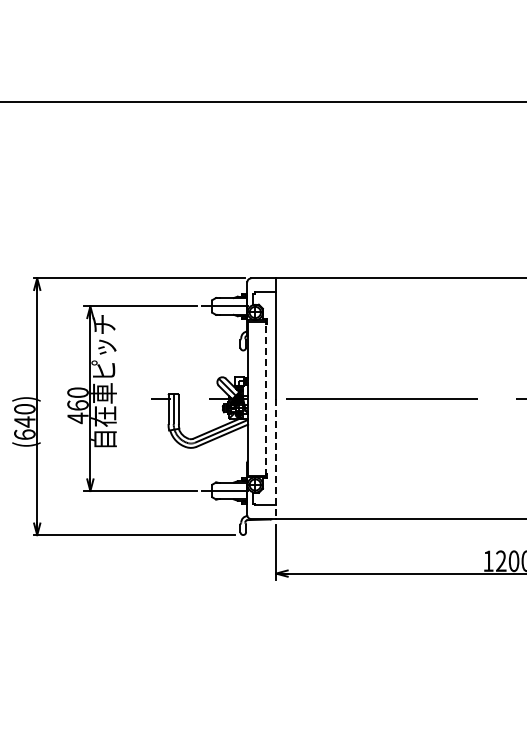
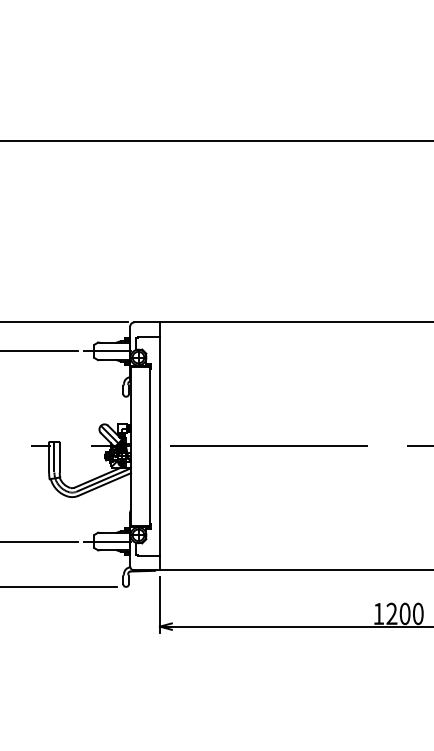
line: (266, 398) -> (150, 446), dashed -> solid
line: (276, 459) -> (160, 509), dashed -> solid

